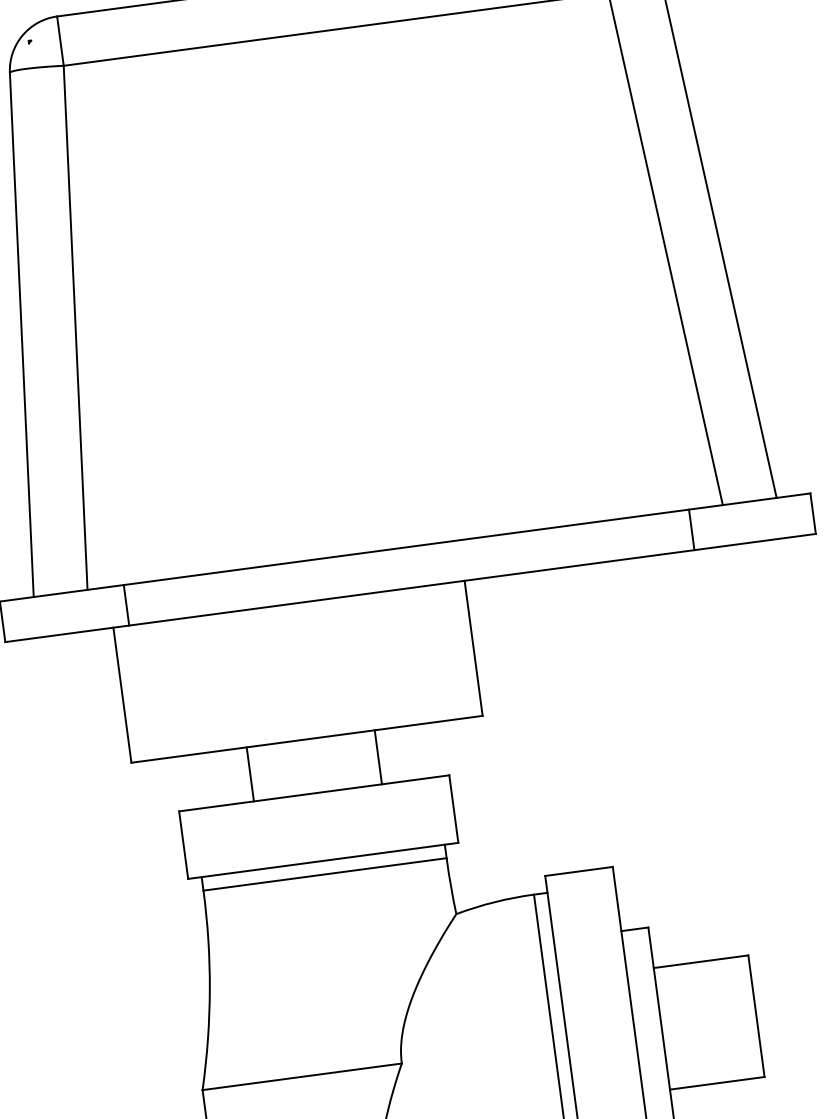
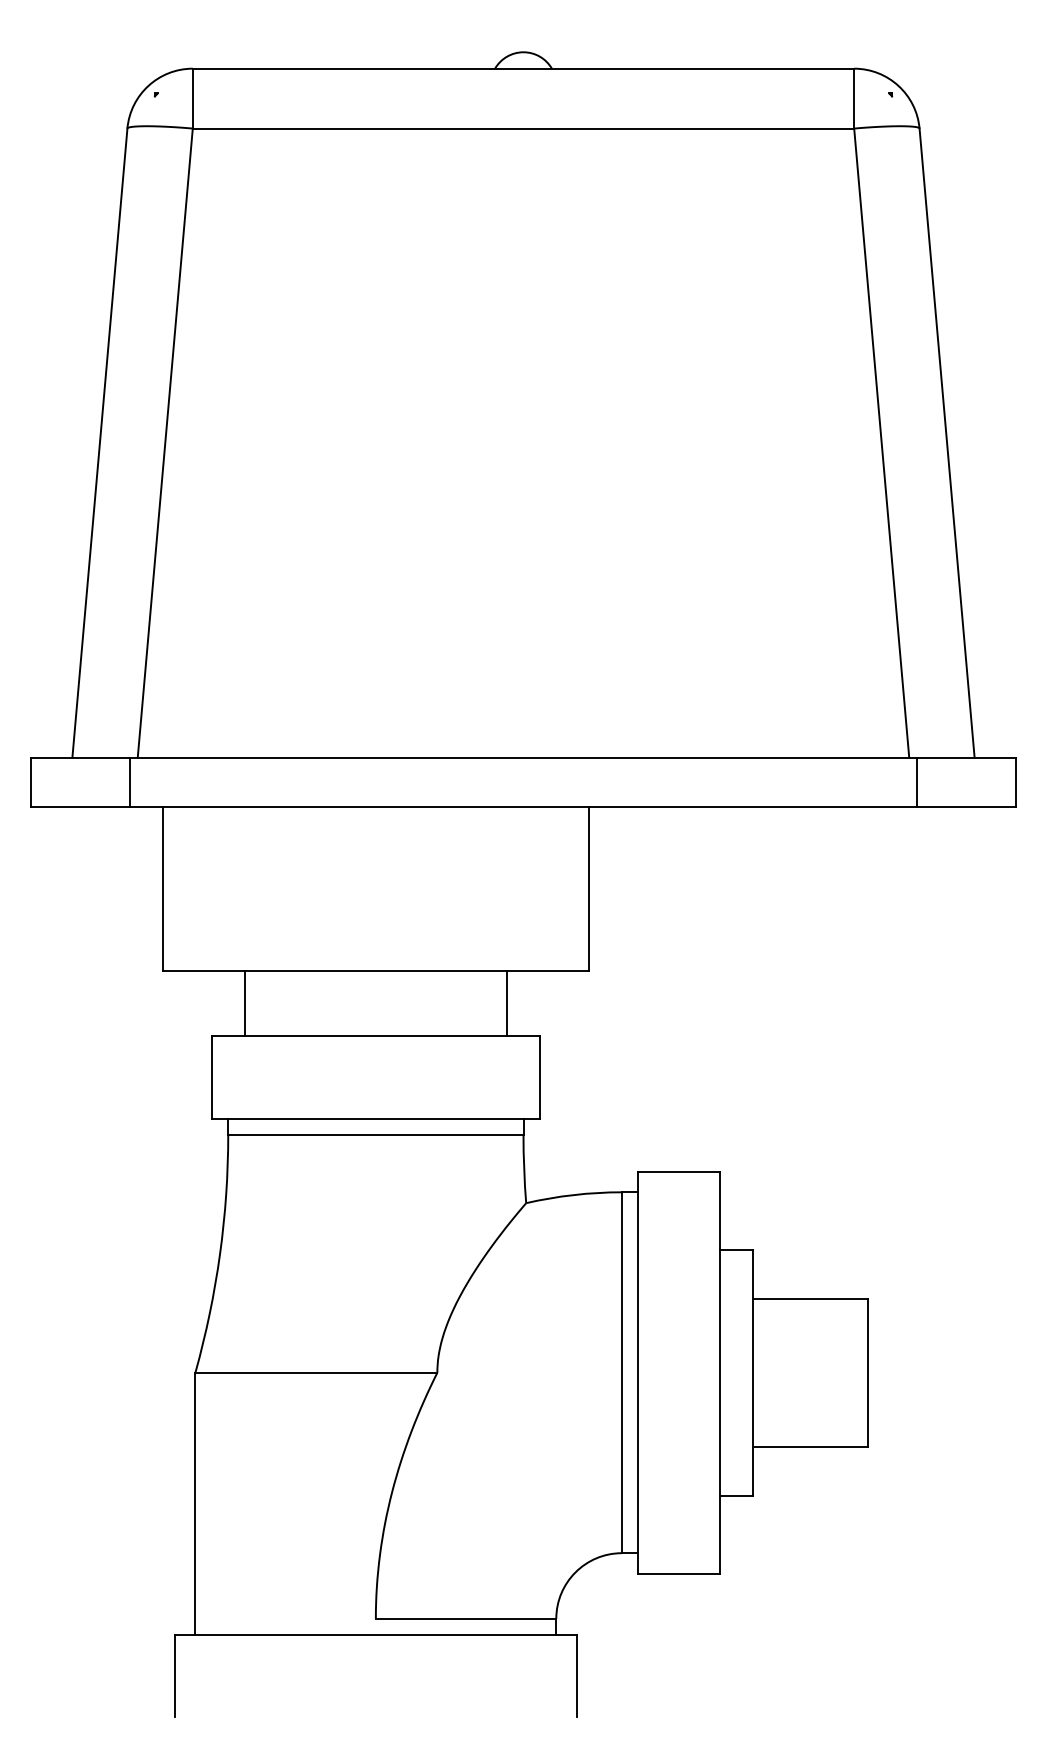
line: (691, 529) -> (917, 781), moved
line: (126, 604) -> (129, 781), moved
line: (378, 757) -> (507, 1003), moved
line: (250, 774) -> (244, 1003), moved

